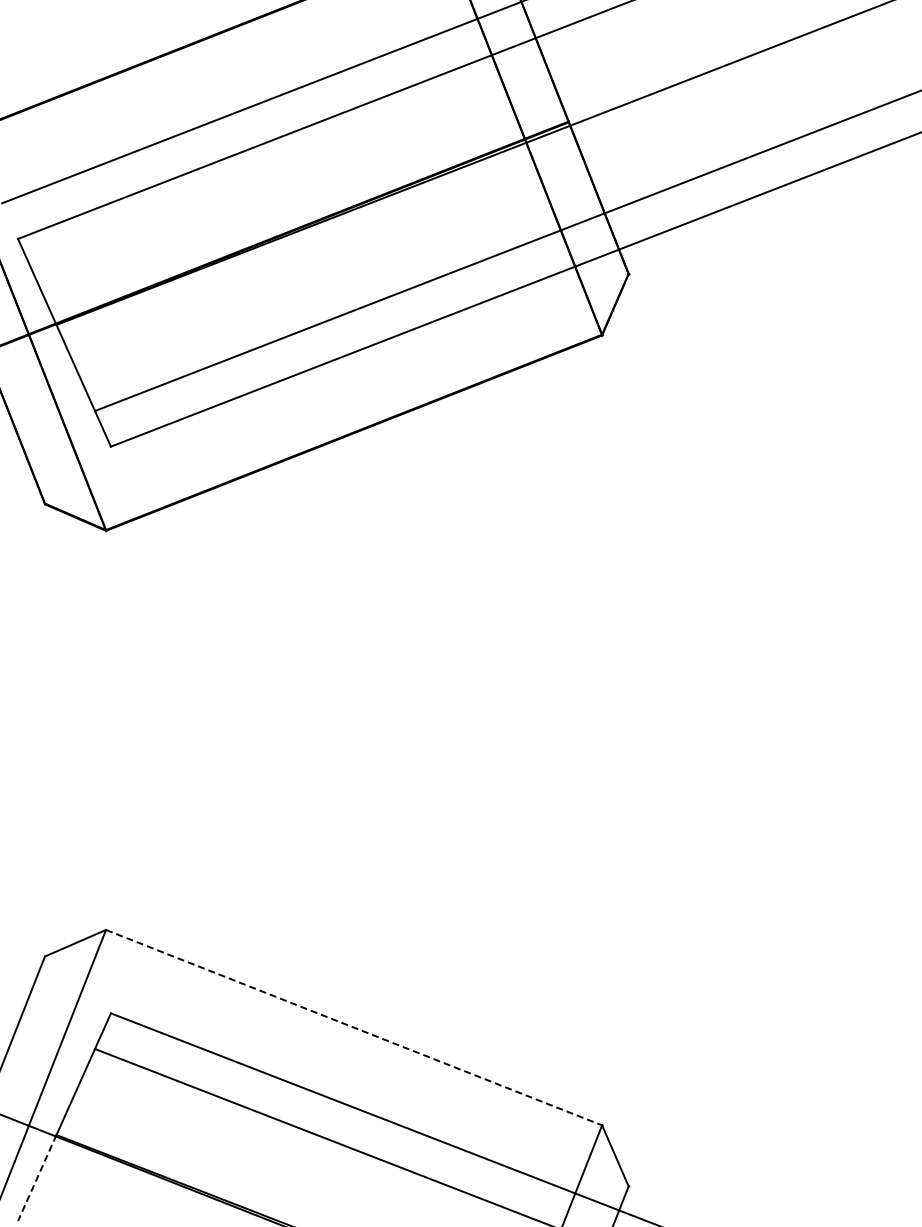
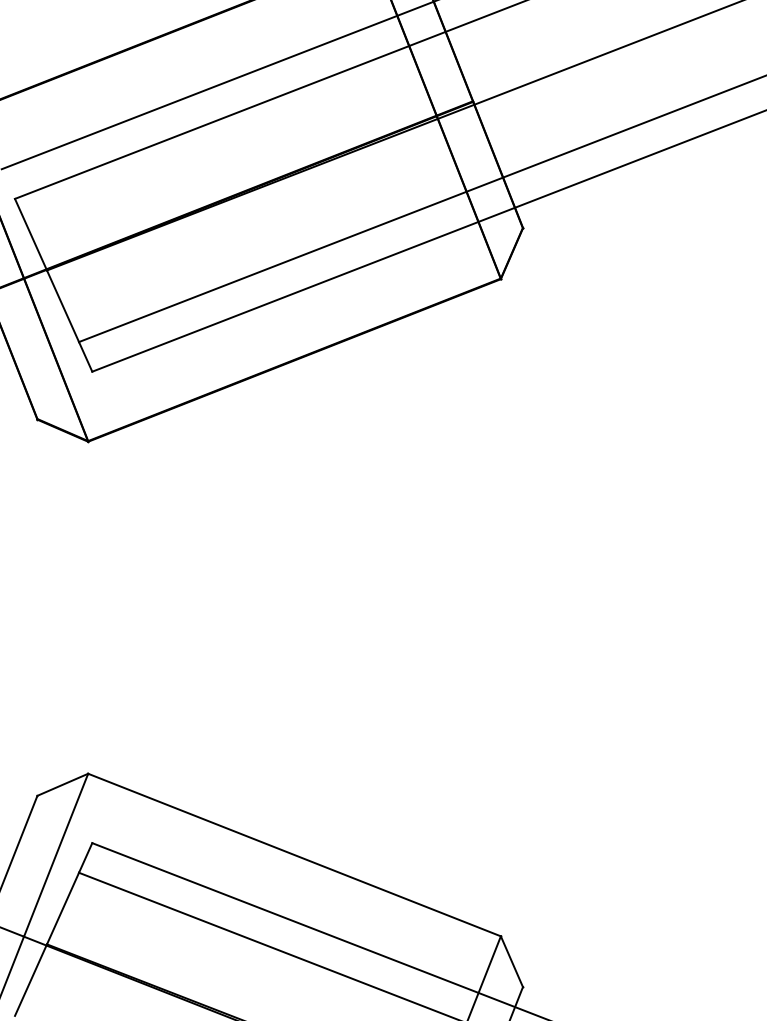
line: (354, 1027) -> (294, 854), dashed -> solid
line: (37, 1178) -> (31, 980), dashed -> solid

